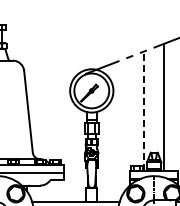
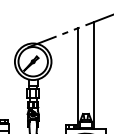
line: (144, 111) -> (77, 79), dashed -> solid

